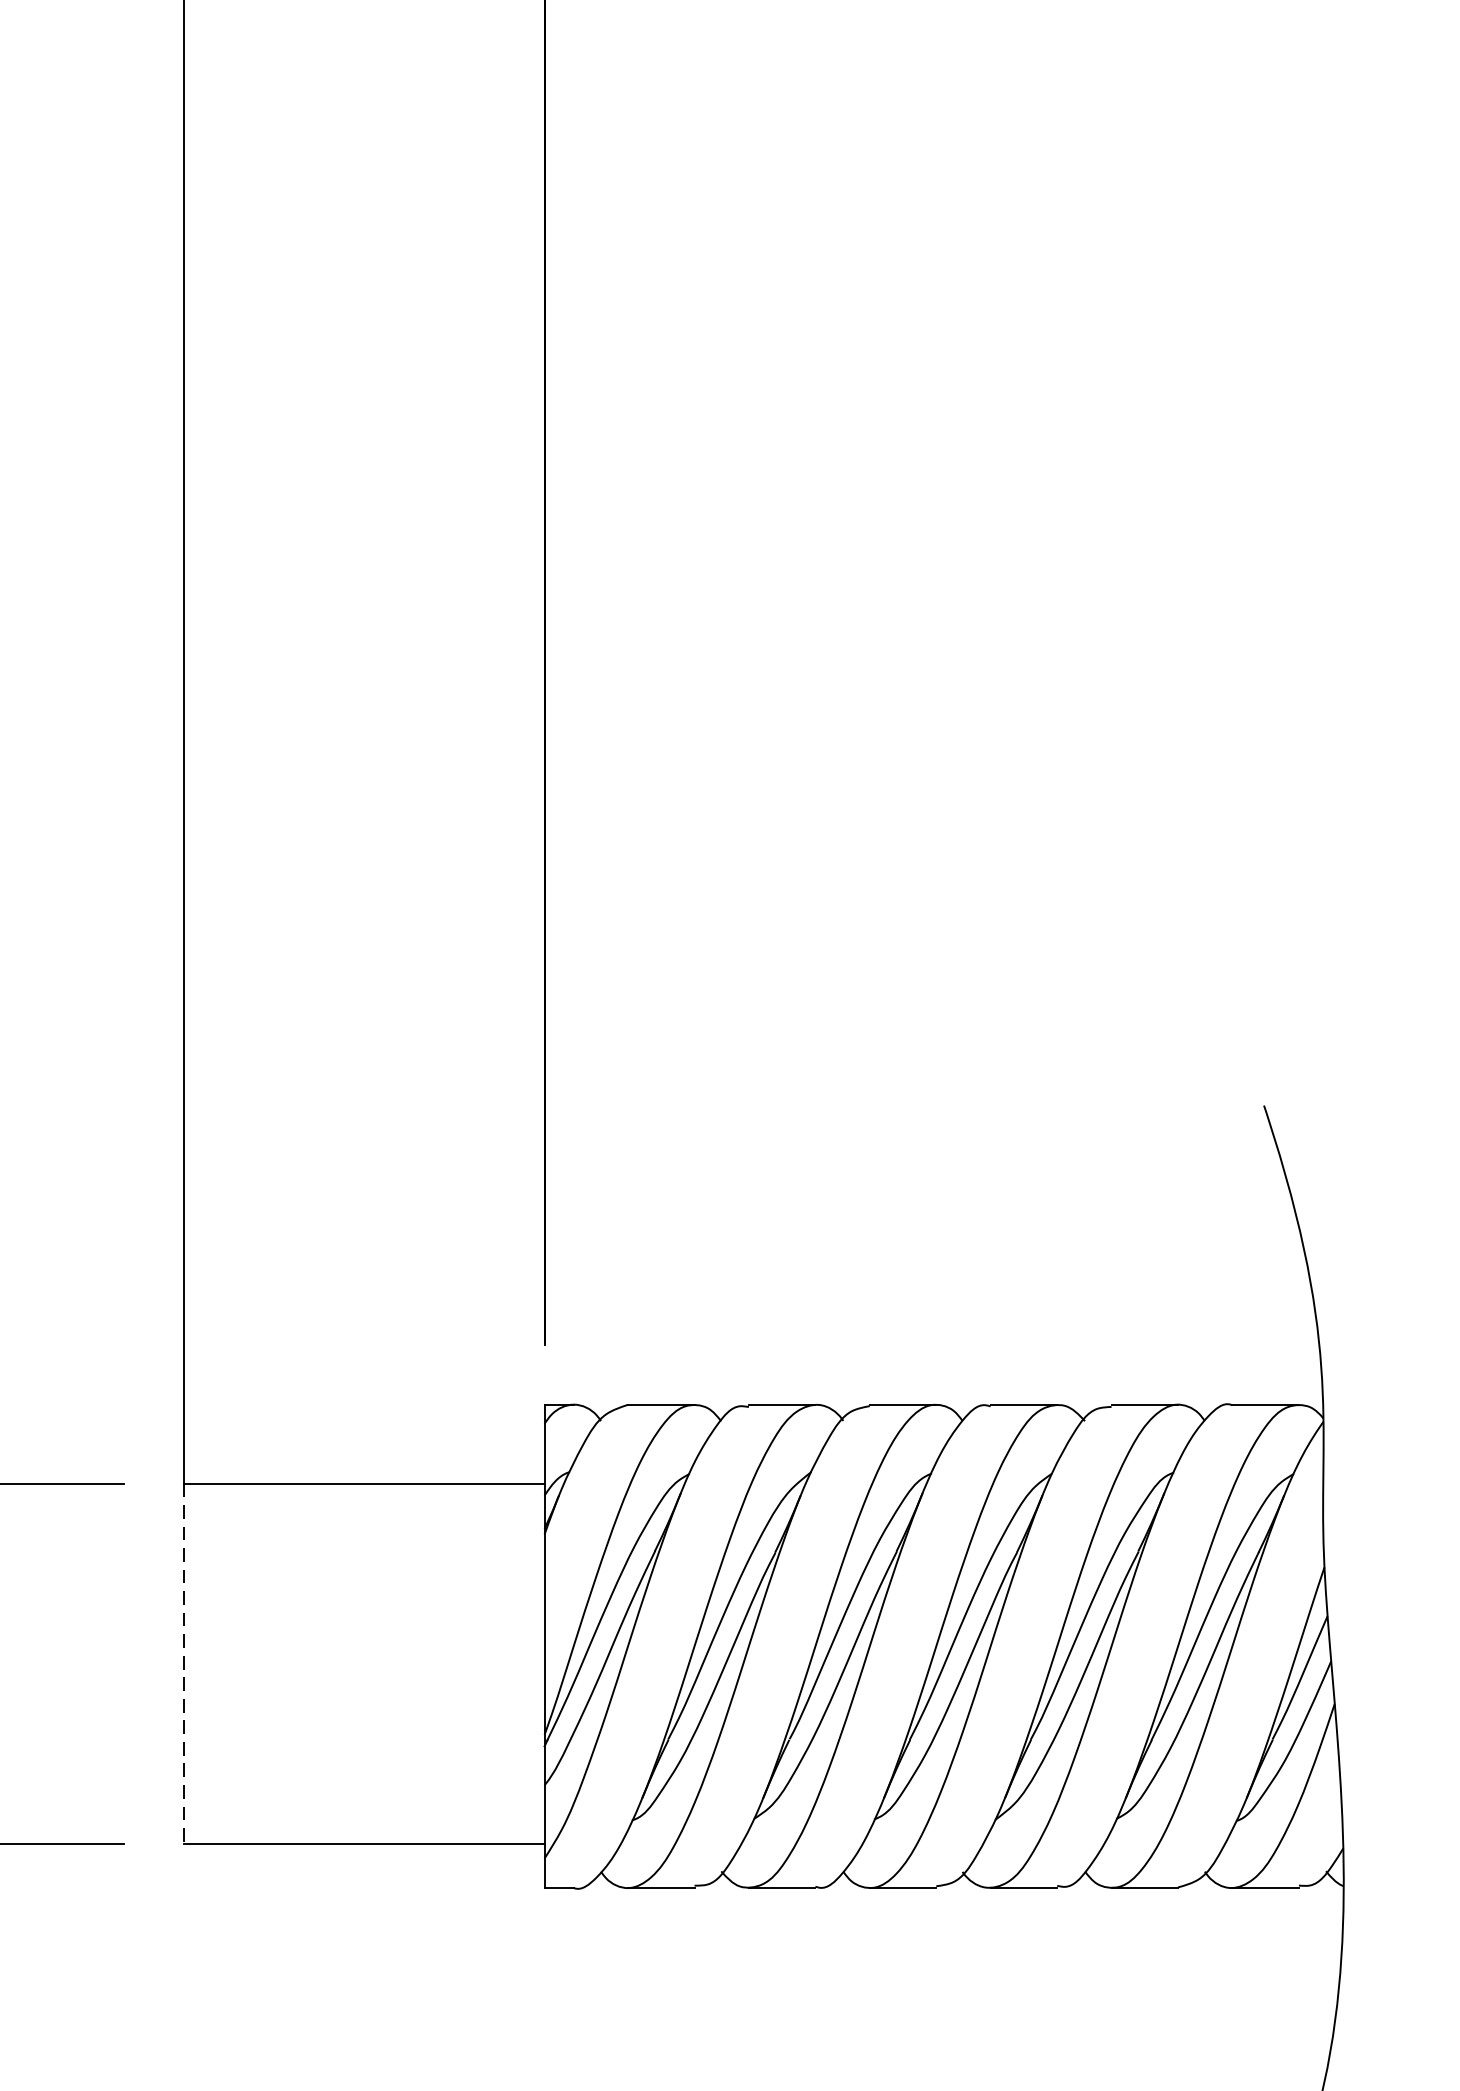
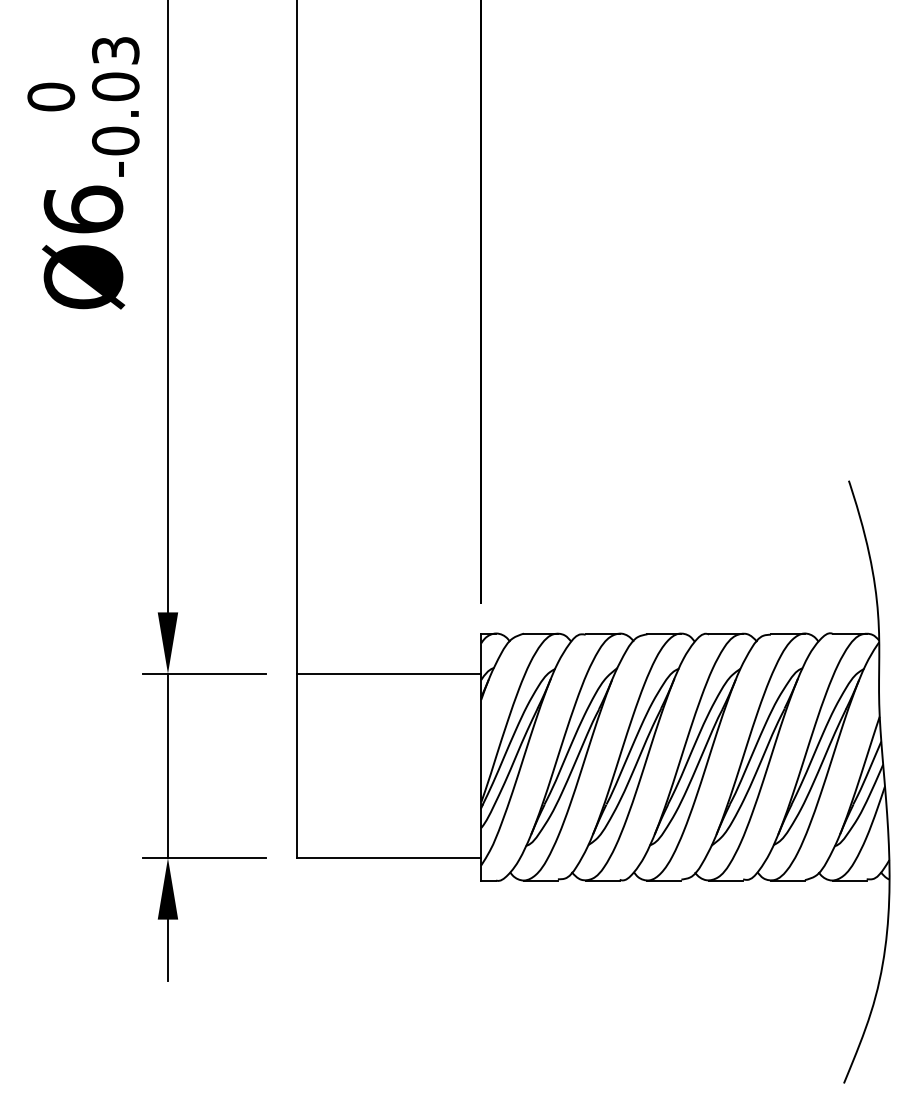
line: (182, 1664) -> (296, 766), dashed -> solid

